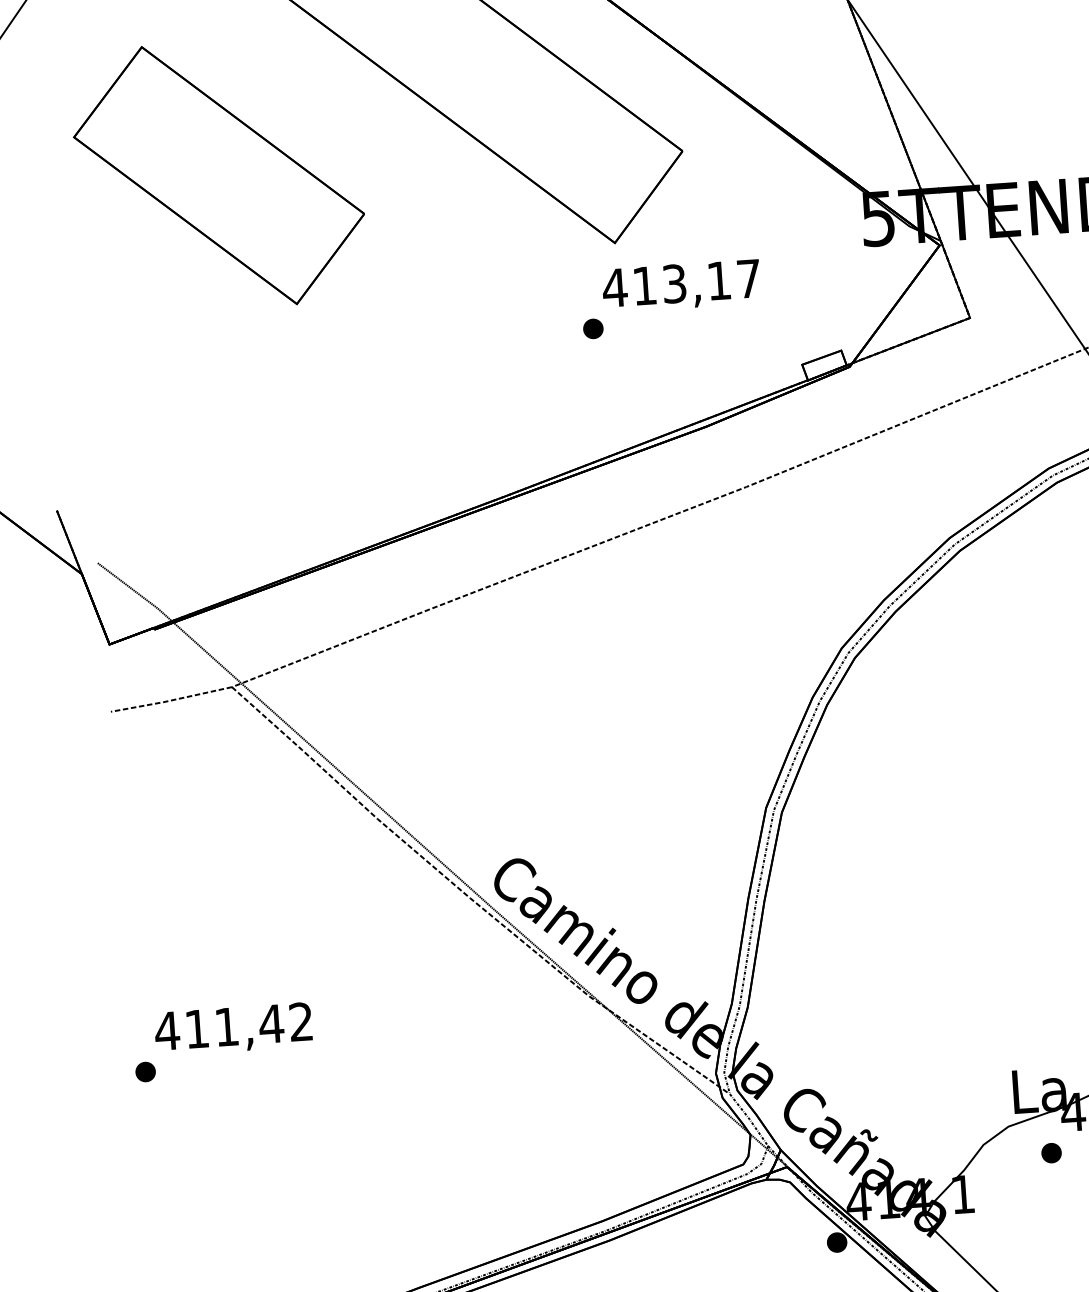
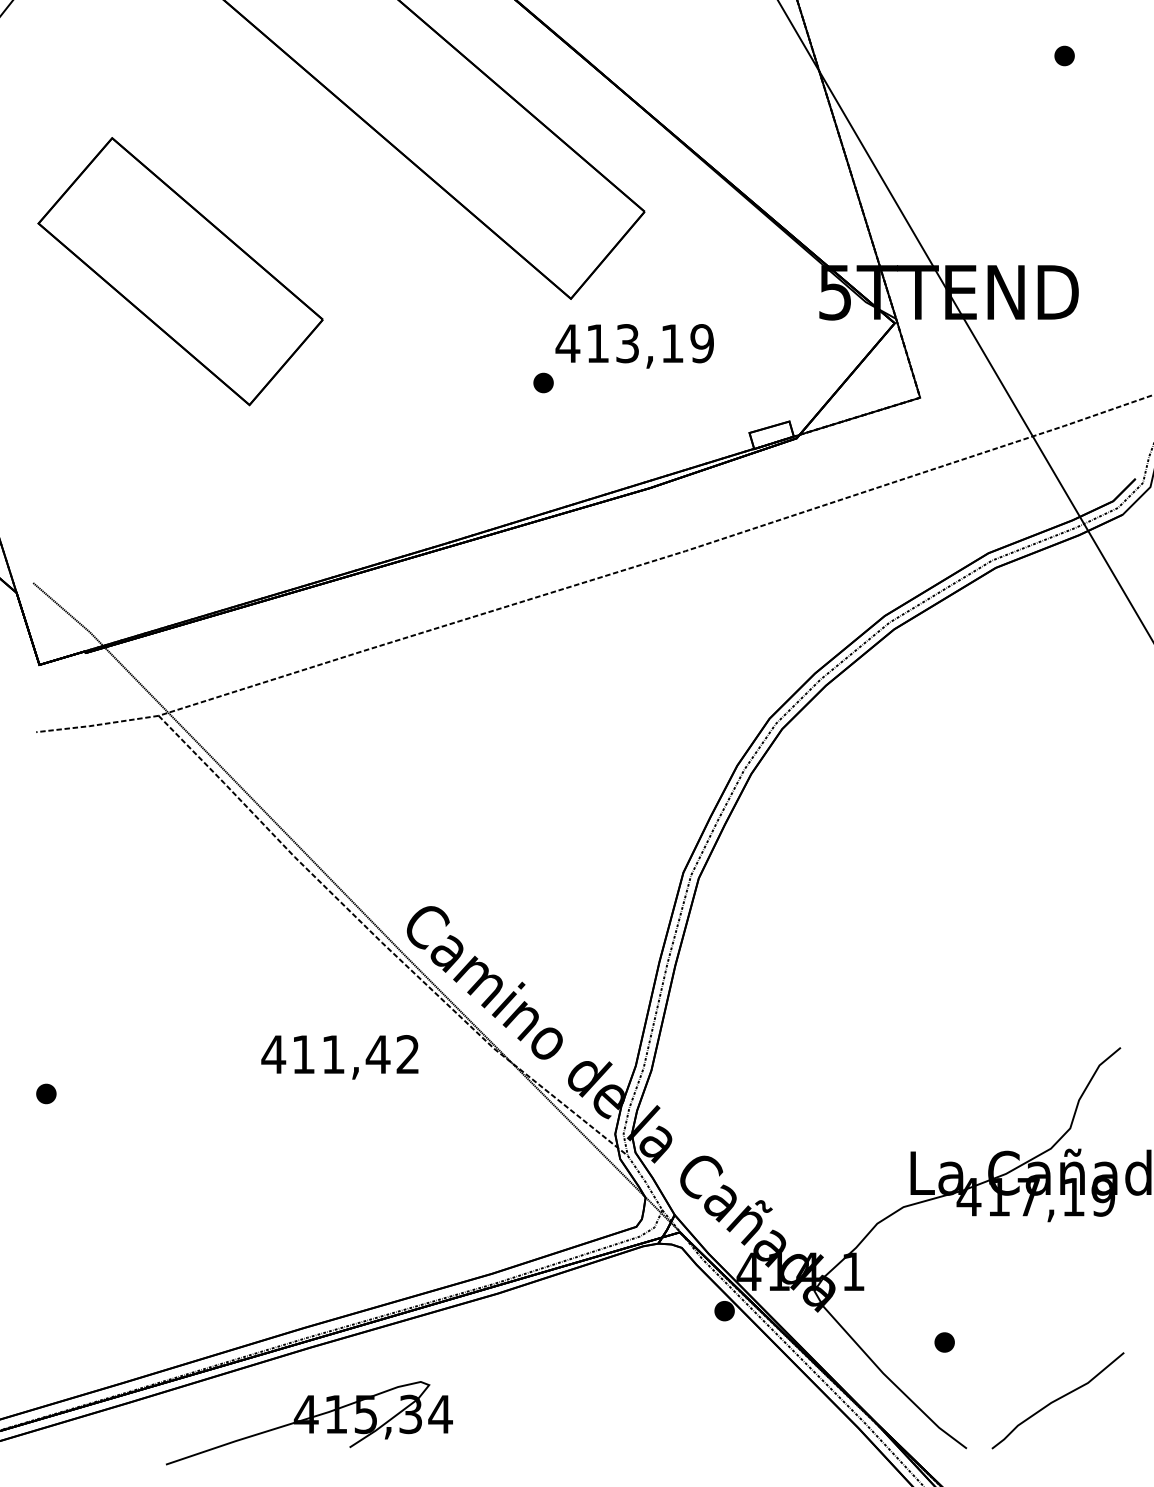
part: (218, 175) -> (180, 271), moved
text: (748, 278) -> (701, 343), 413,17 -> 413,19
text: (233, 1029) -> (339, 1057), moved
part: (1051, 1153) -> (944, 1342), moved

